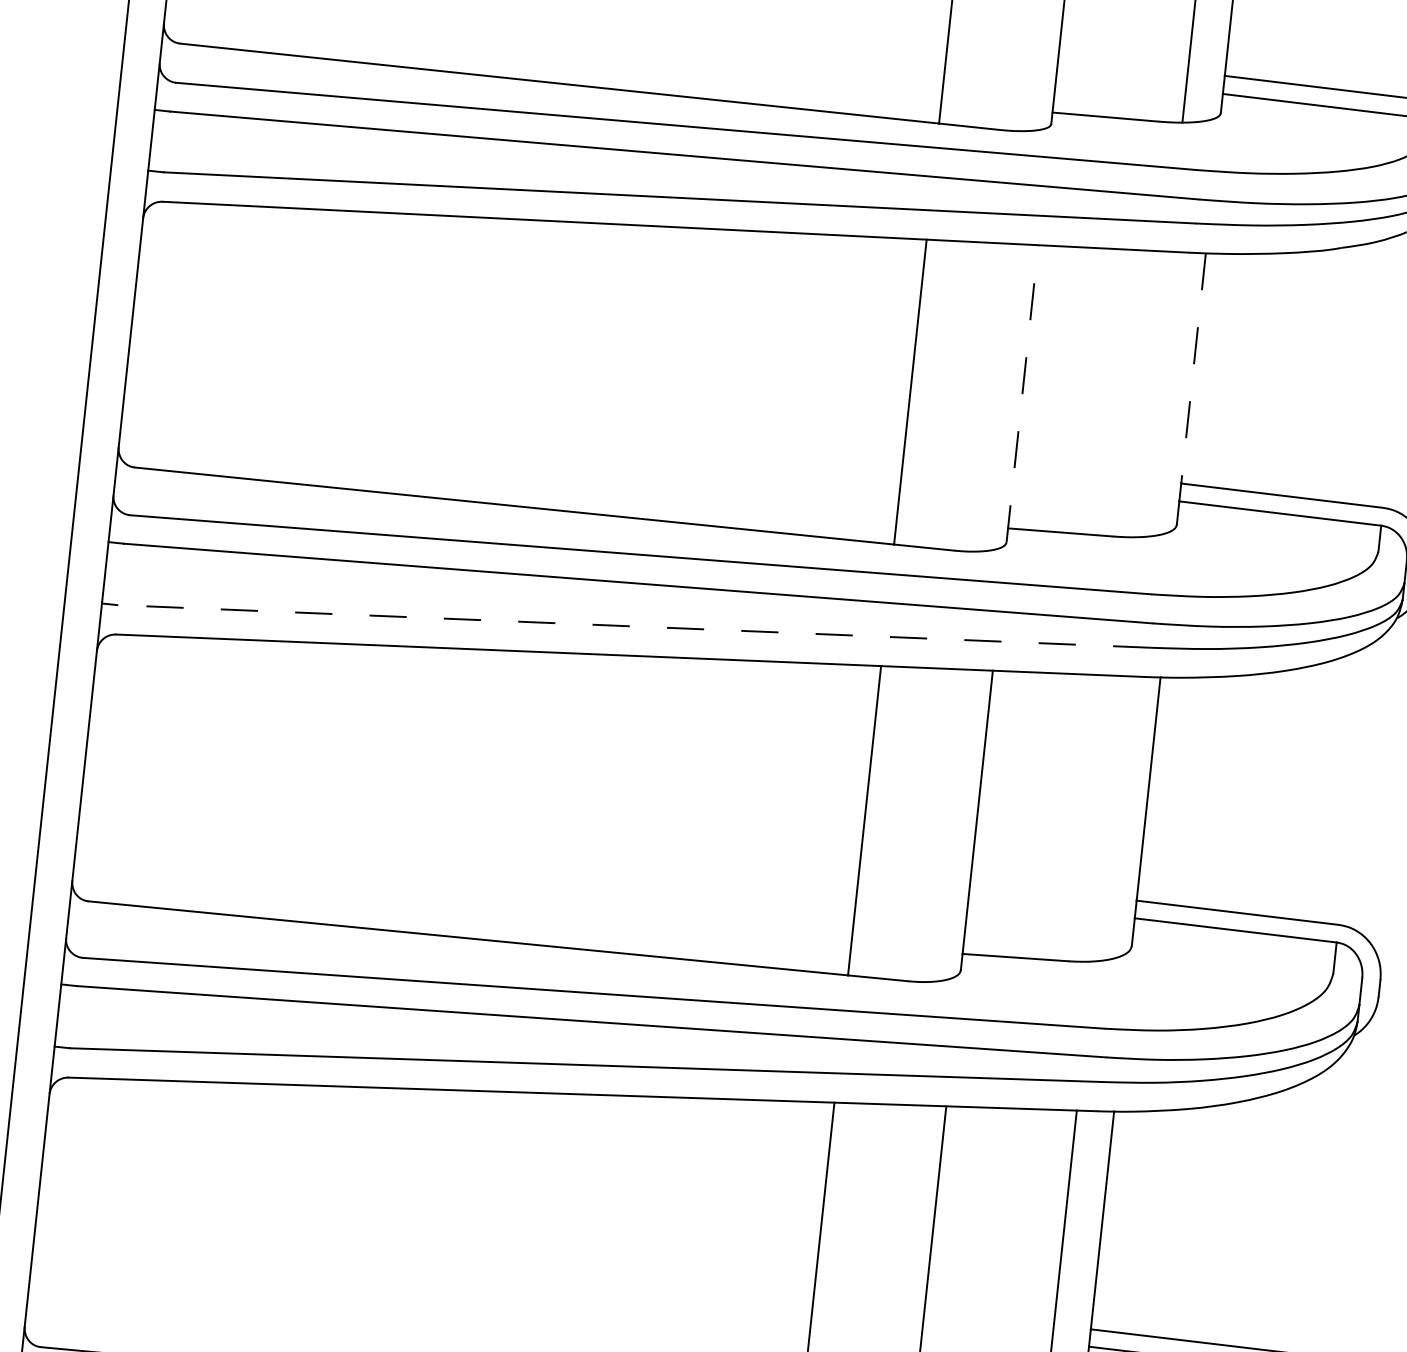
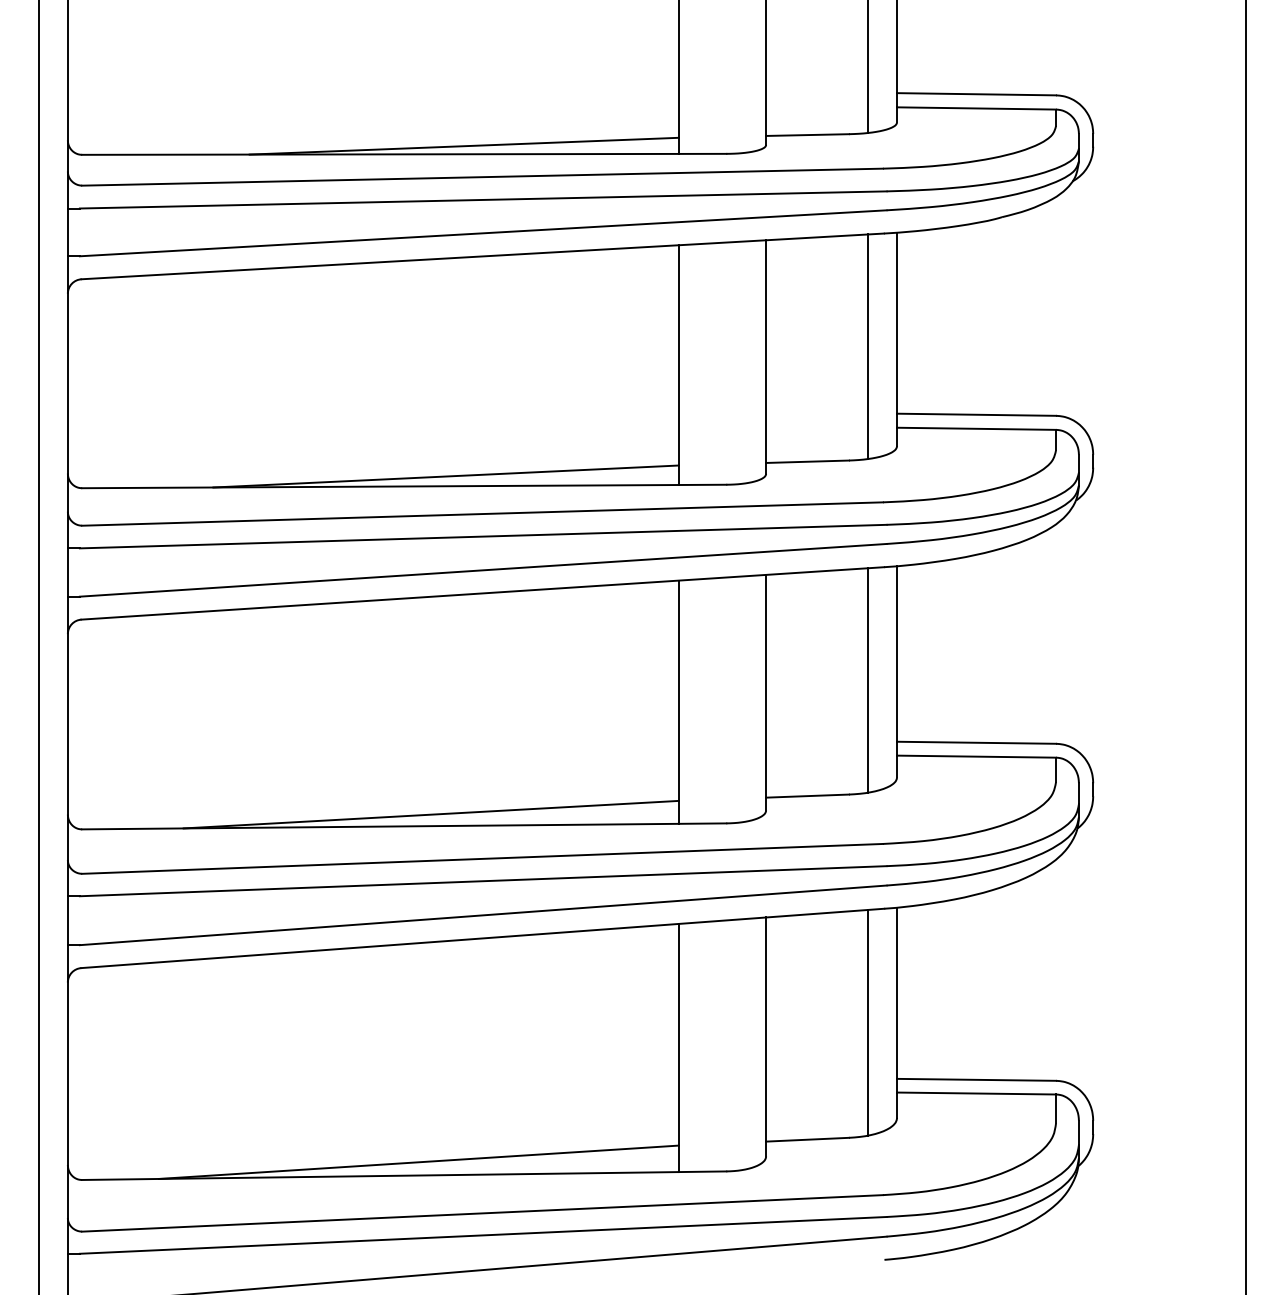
line: (666, 83) -> (463, 145), added
line: (1194, 368) -> (897, 323), dashed -> solid
line: (1022, 394) -> (766, 357), dashed -> solid
line: (1152, 394) -> (867, 346), added
line: (598, 502) -> (445, 476), added
line: (632, 626) -> (482, 570), dashed -> solid
line: (1107, 818) -> (867, 680), added
line: (533, 929) -> (430, 814), added

